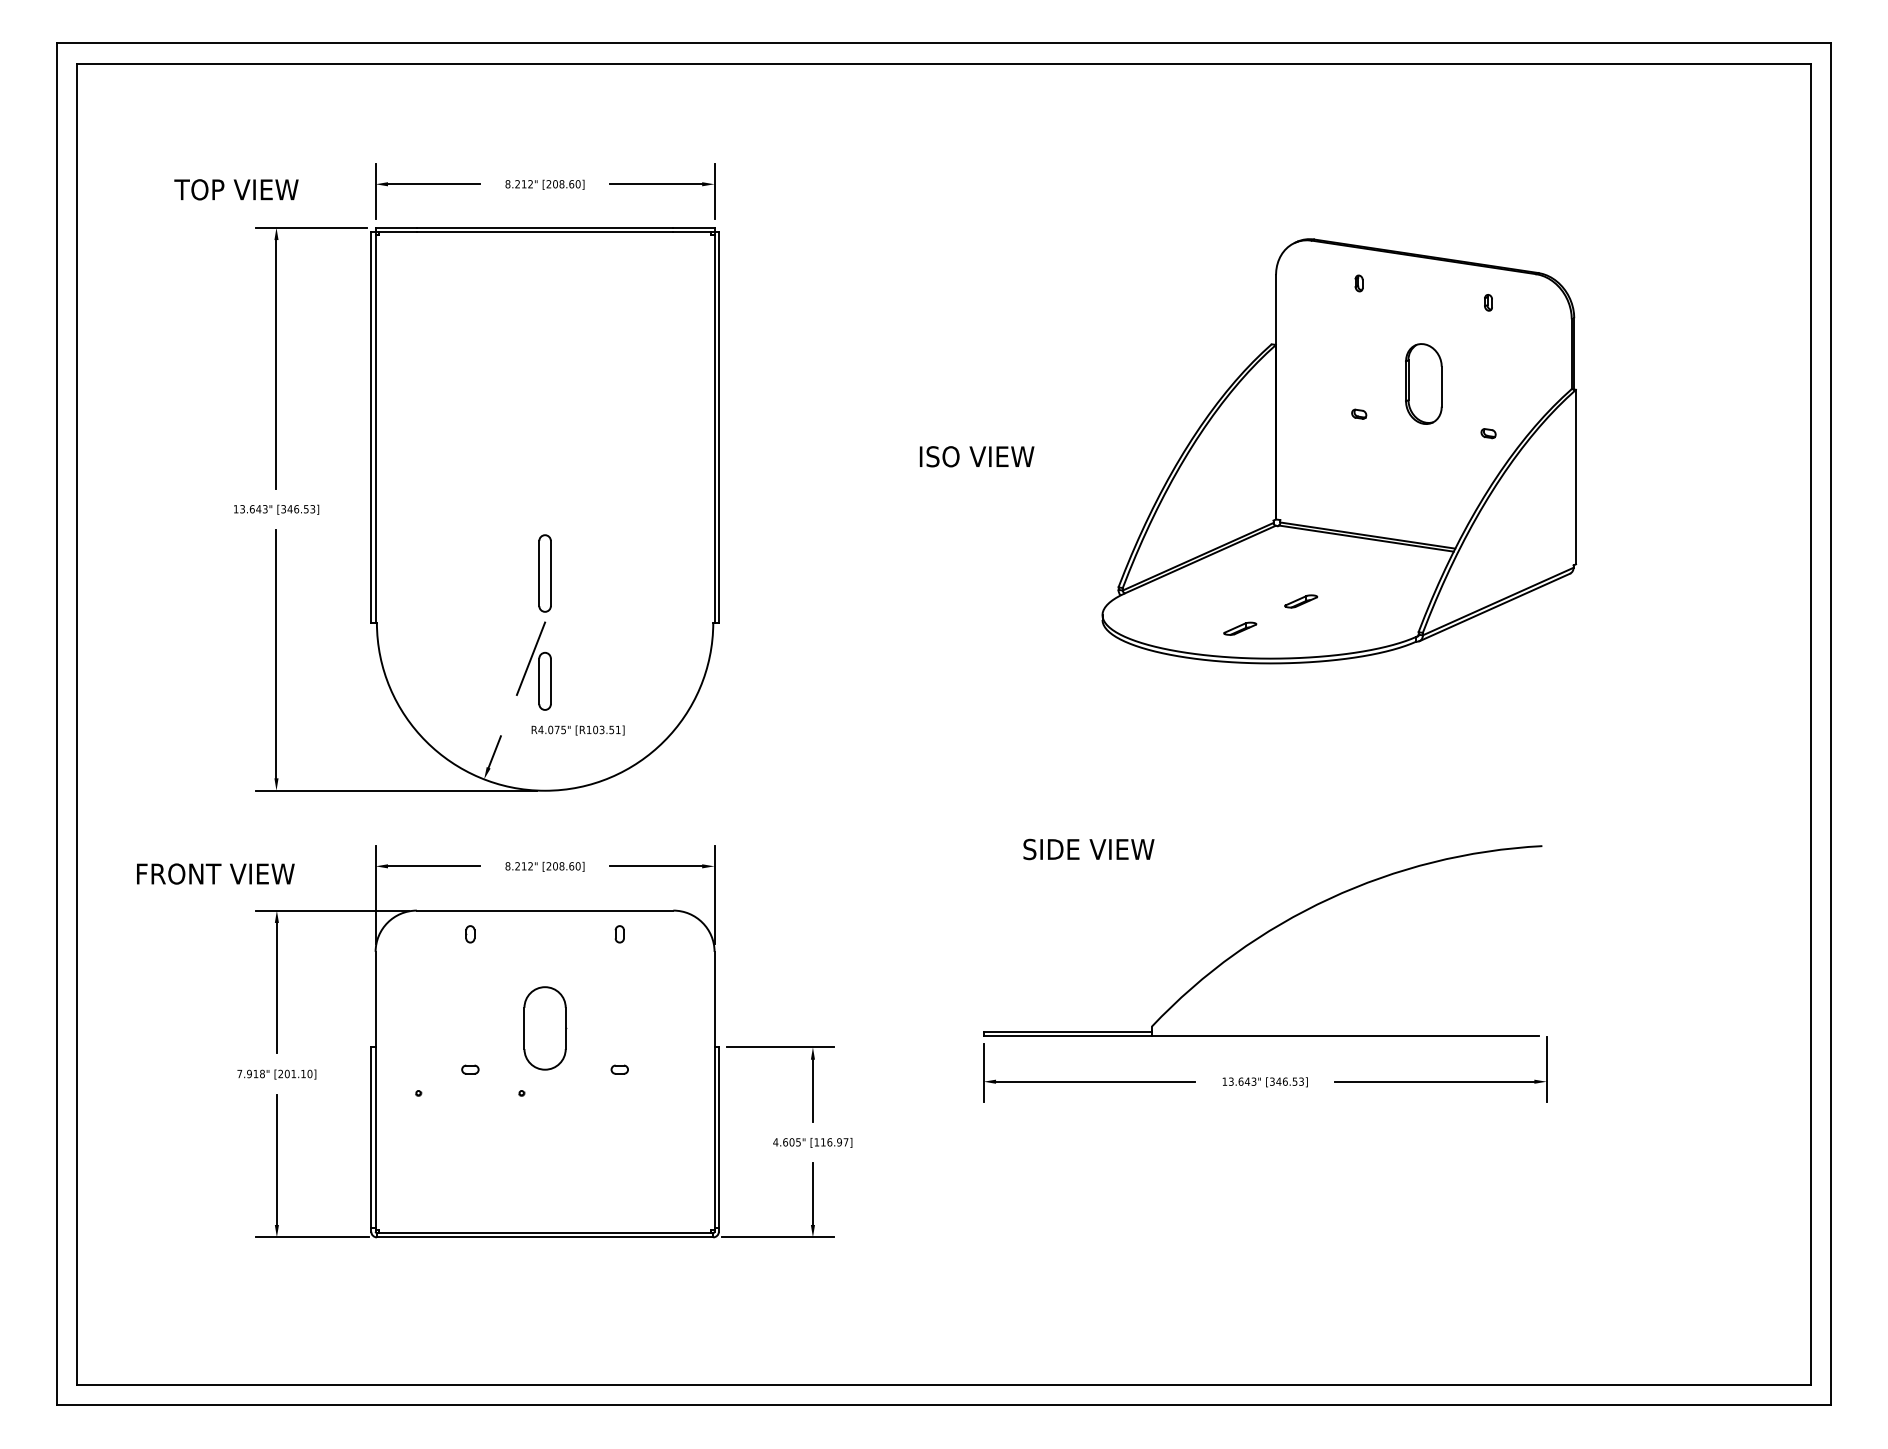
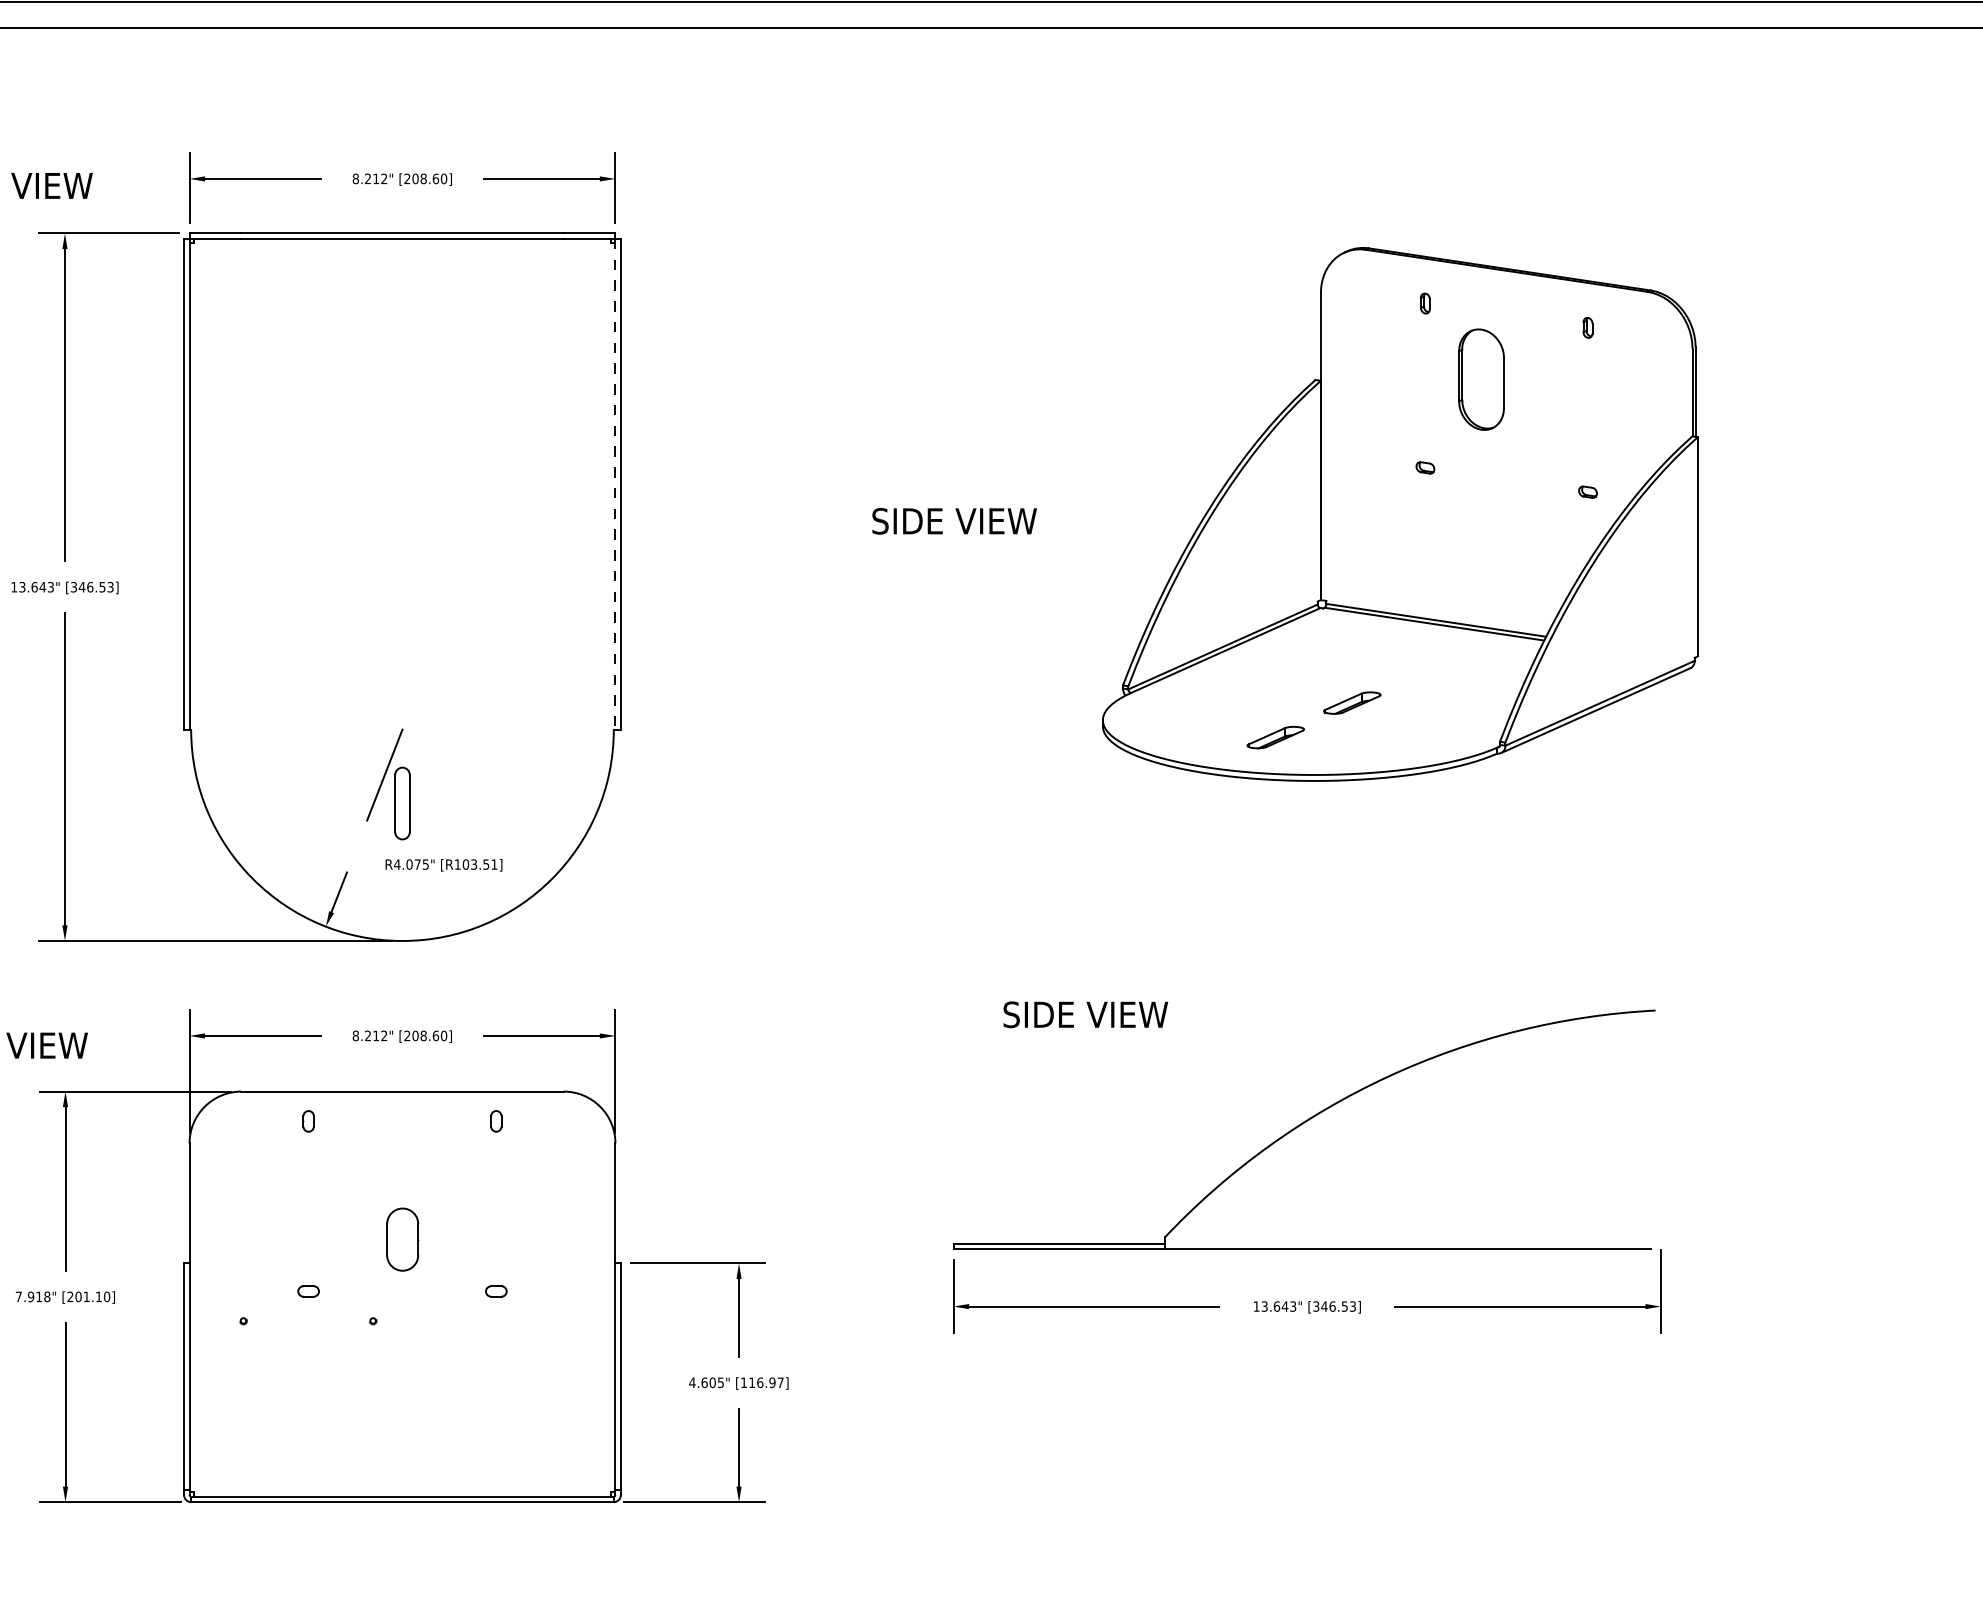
part: (1423, 383) -> (1481, 379), moved
line: (714, 427) -> (615, 484), solid -> dashed
text: (984, 456) -> (954, 520), ISO VIEW -> SIDE VIEW
part: (544, 573) -> (401, 667), removed
part: (1301, 601) -> (1352, 703), size x1.4
part: (1240, 628) -> (1276, 737), size x1.4
part: (545, 1028) -> (402, 1239), size x0.6

